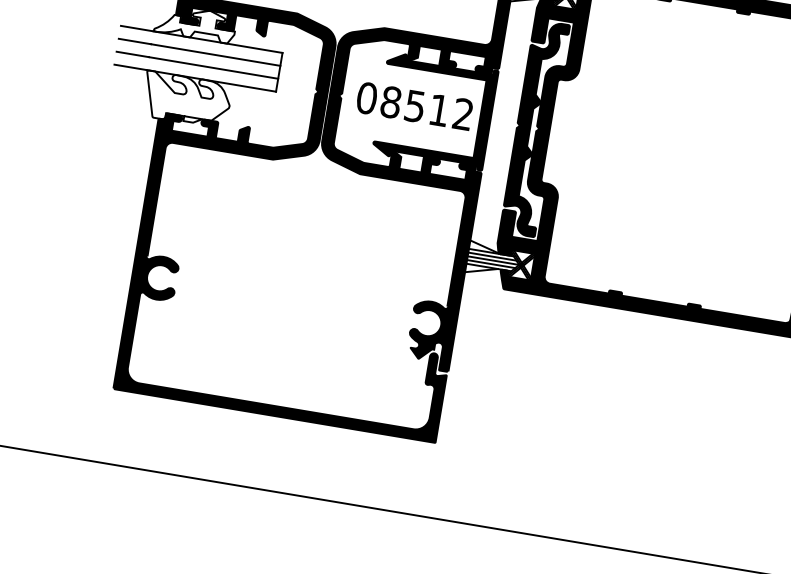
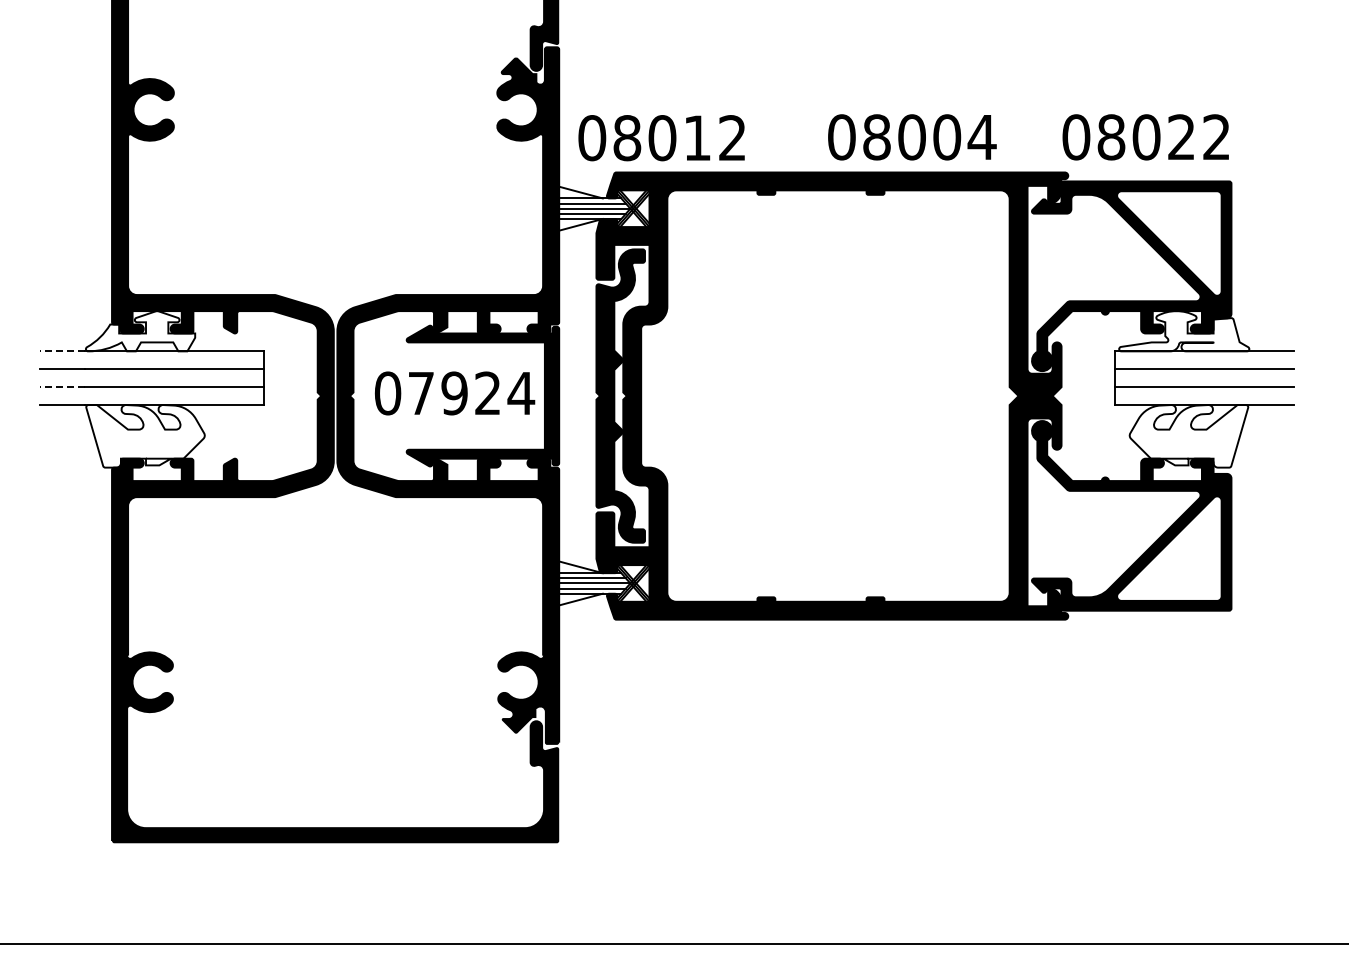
line: (136, 28) -> (62, 351), solid -> dashed
line: (132, 54) -> (62, 387), solid -> dashed
text: (427, 108) -> (471, 393), 08512 -> 07924

